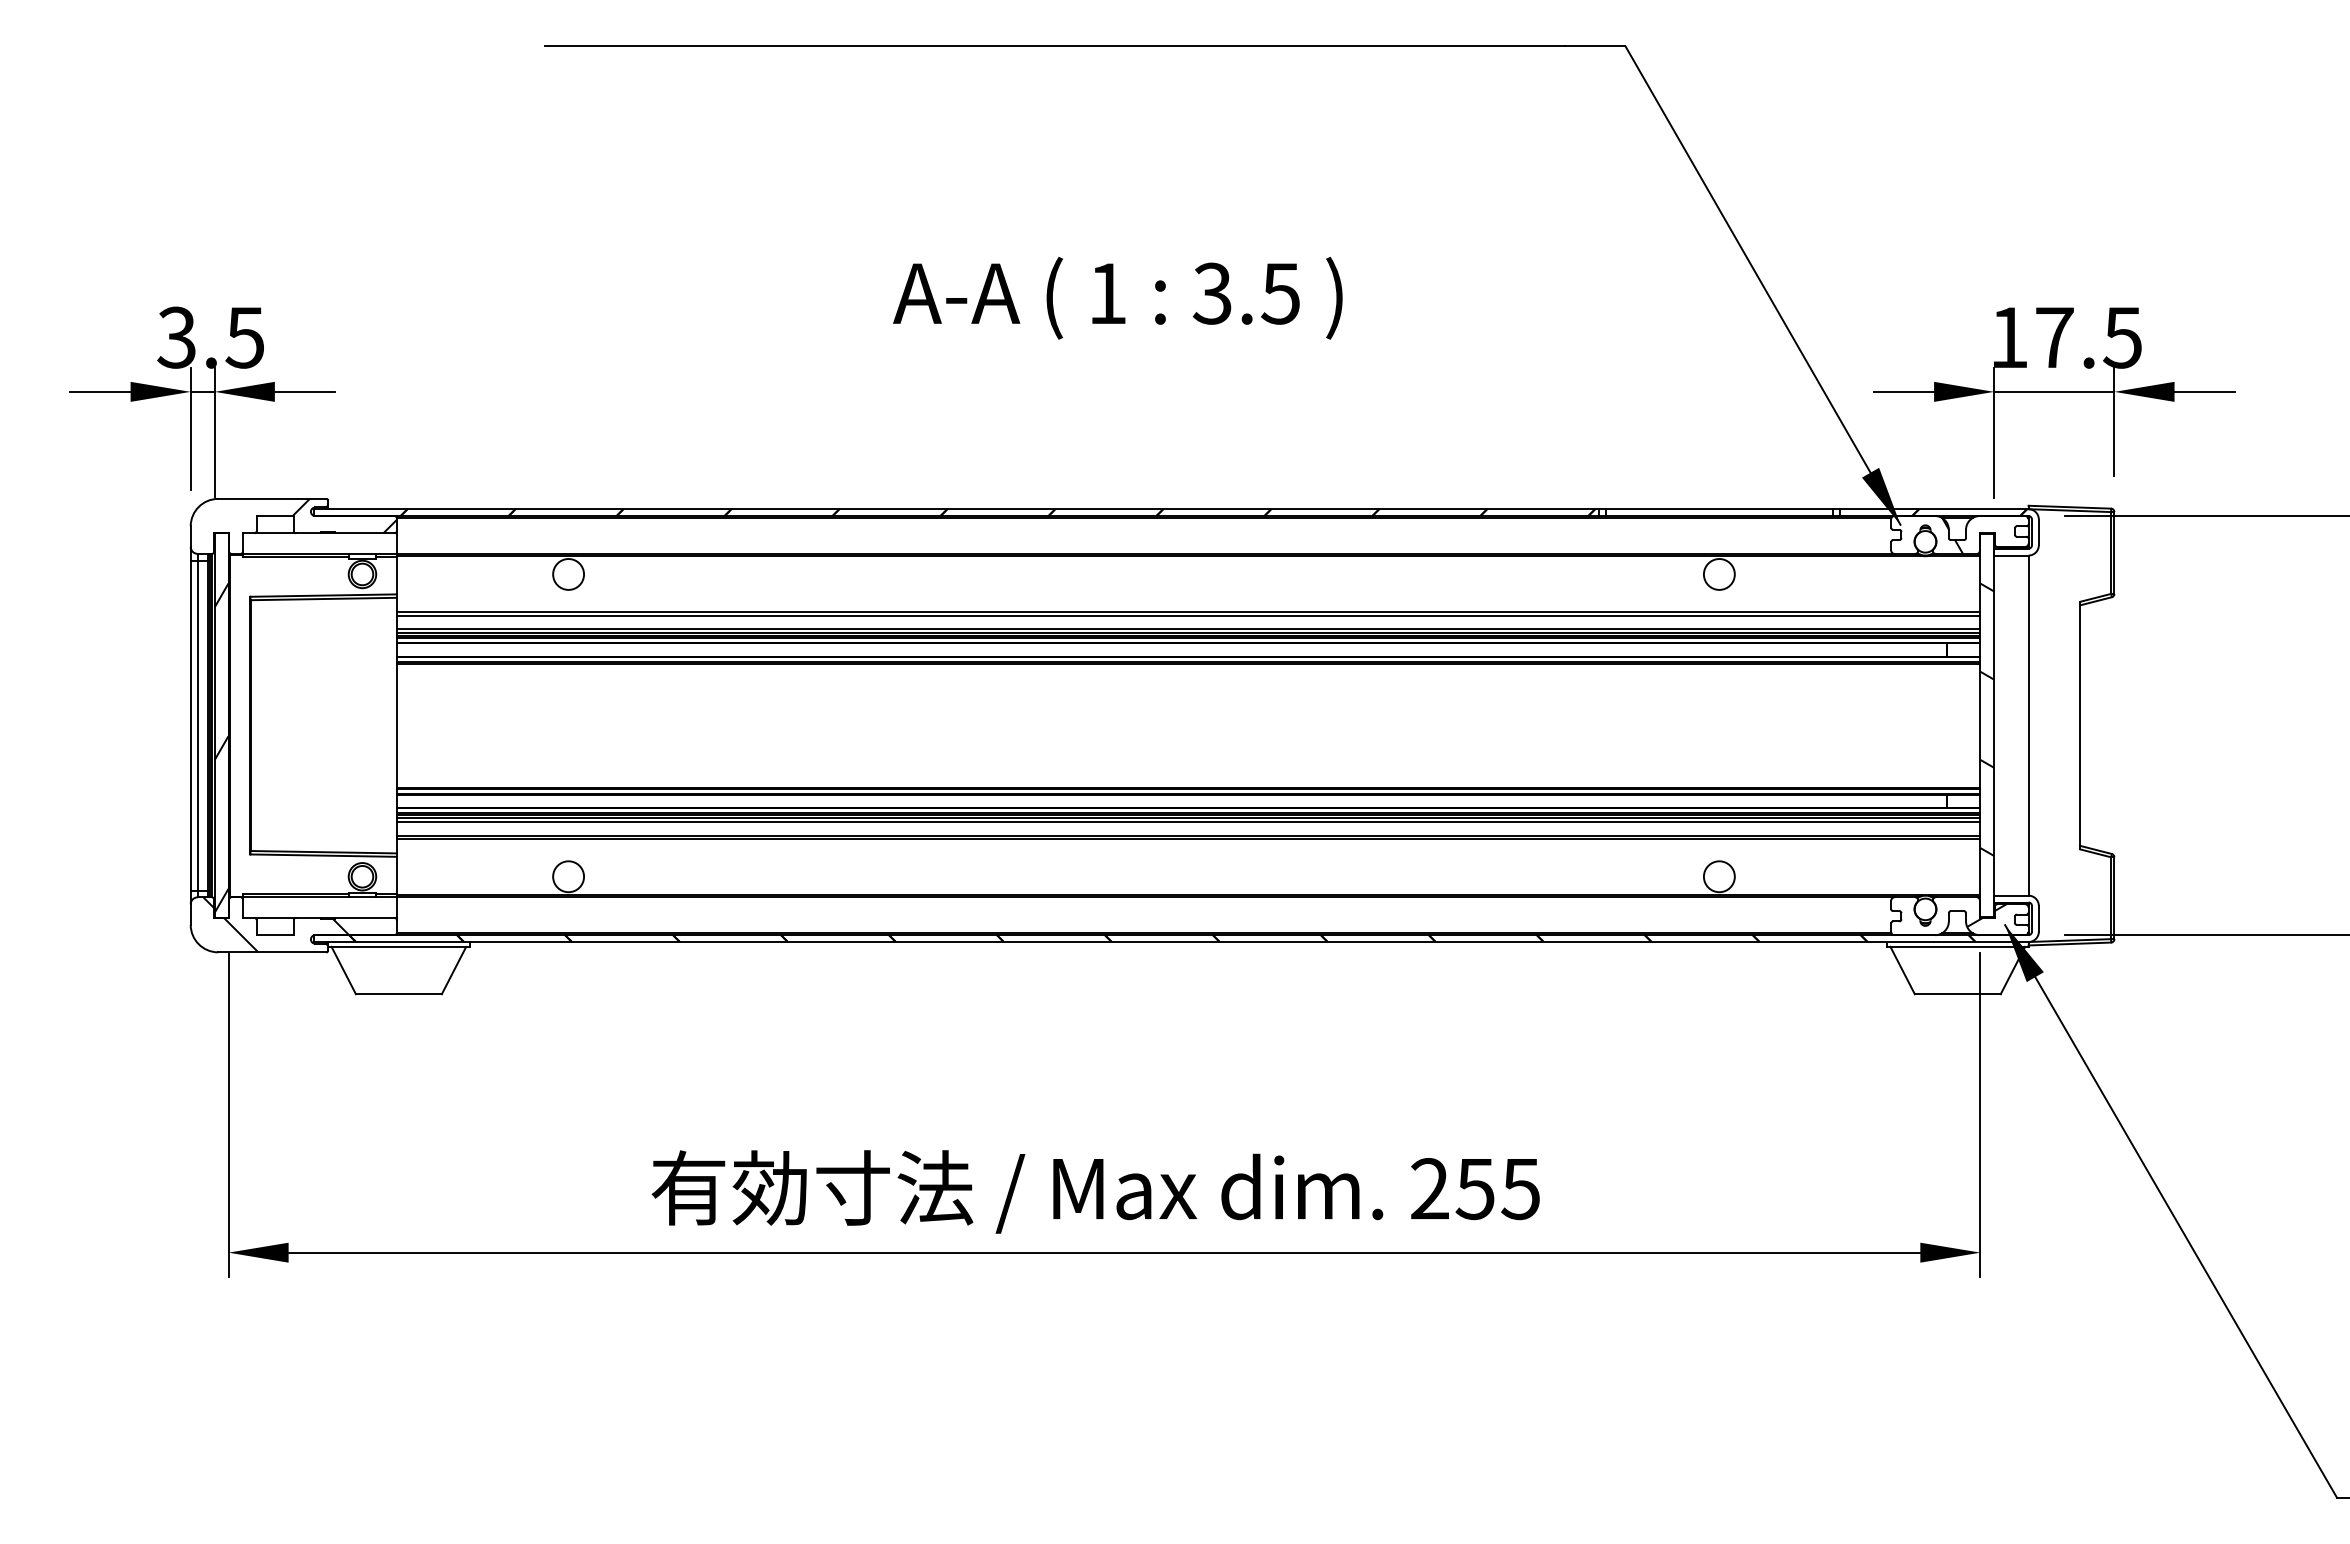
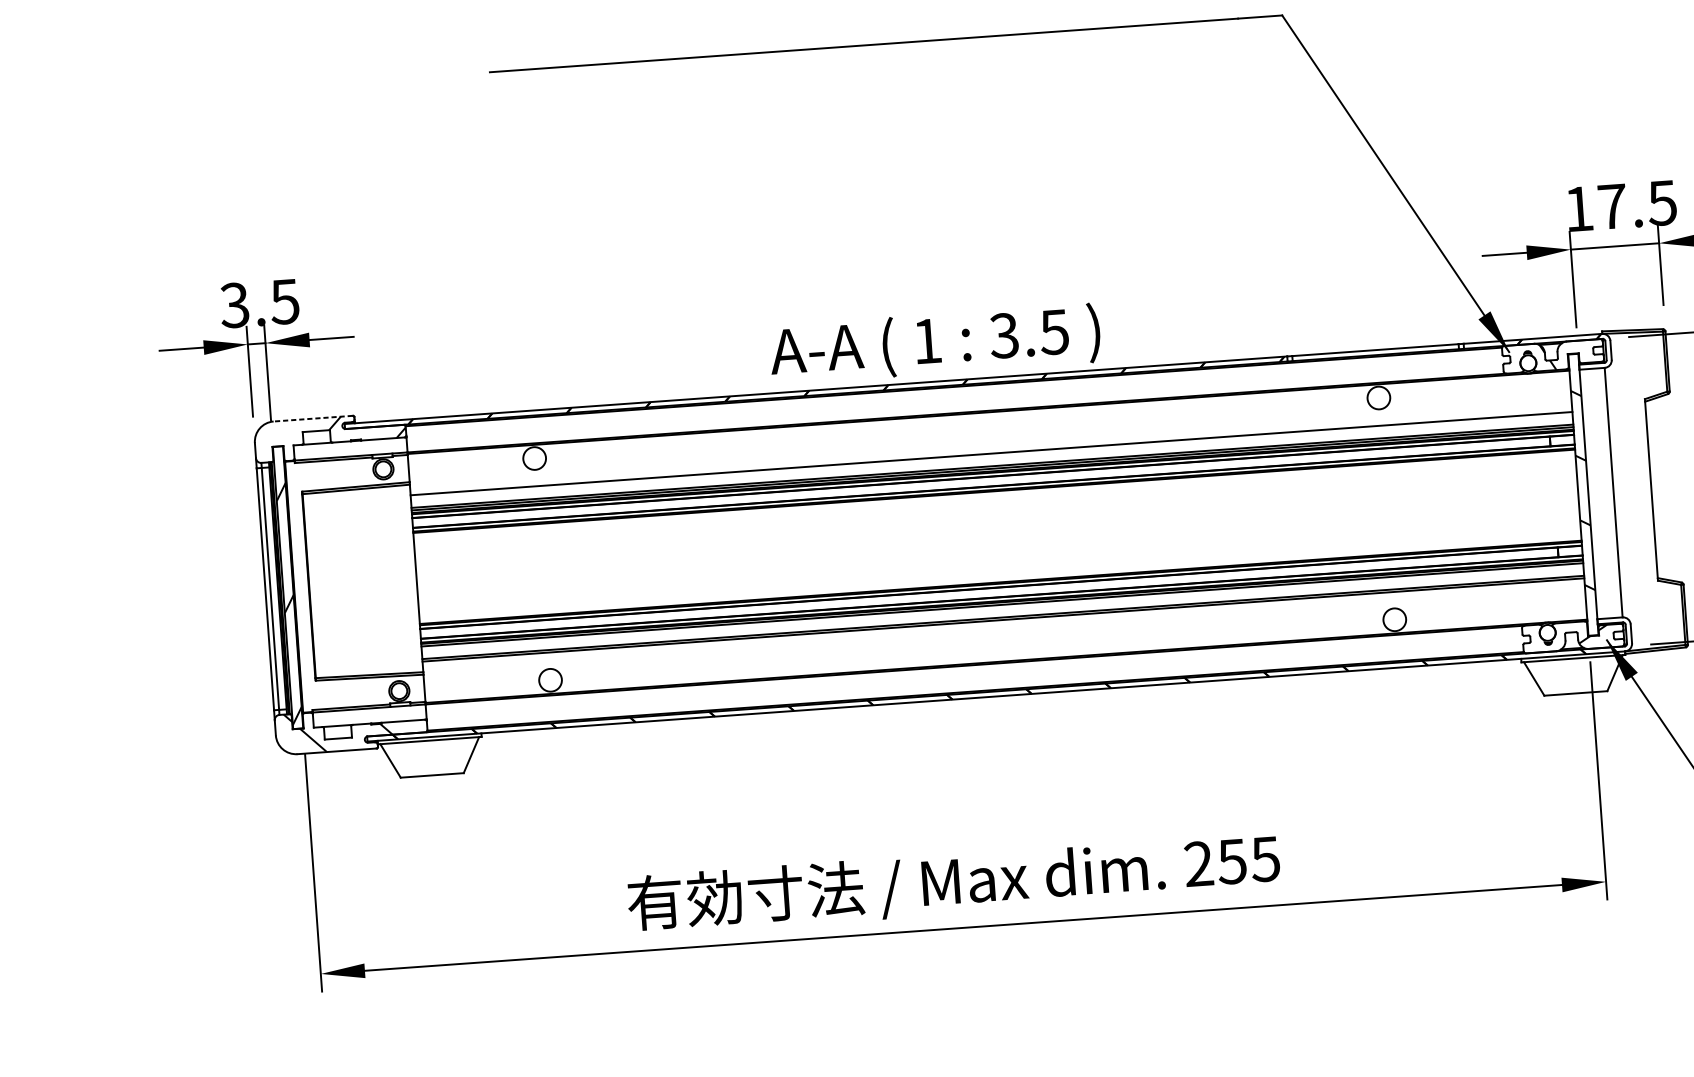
text: (1117, 298) -> (934, 344), moved
line: (272, 498) -> (313, 418), solid -> dashed
line: (1188, 615) -> (991, 456), removed
line: (1188, 821) -> (1002, 607), removed

